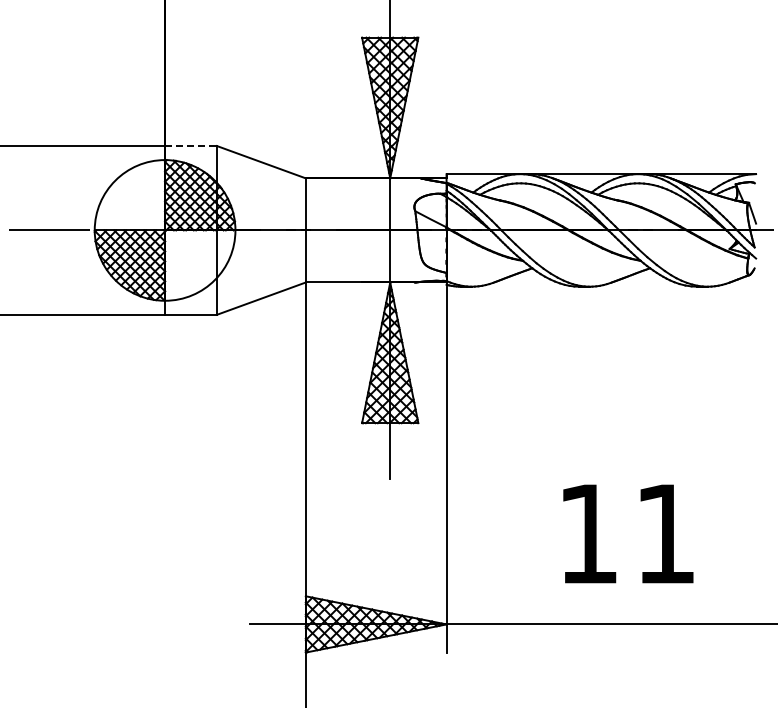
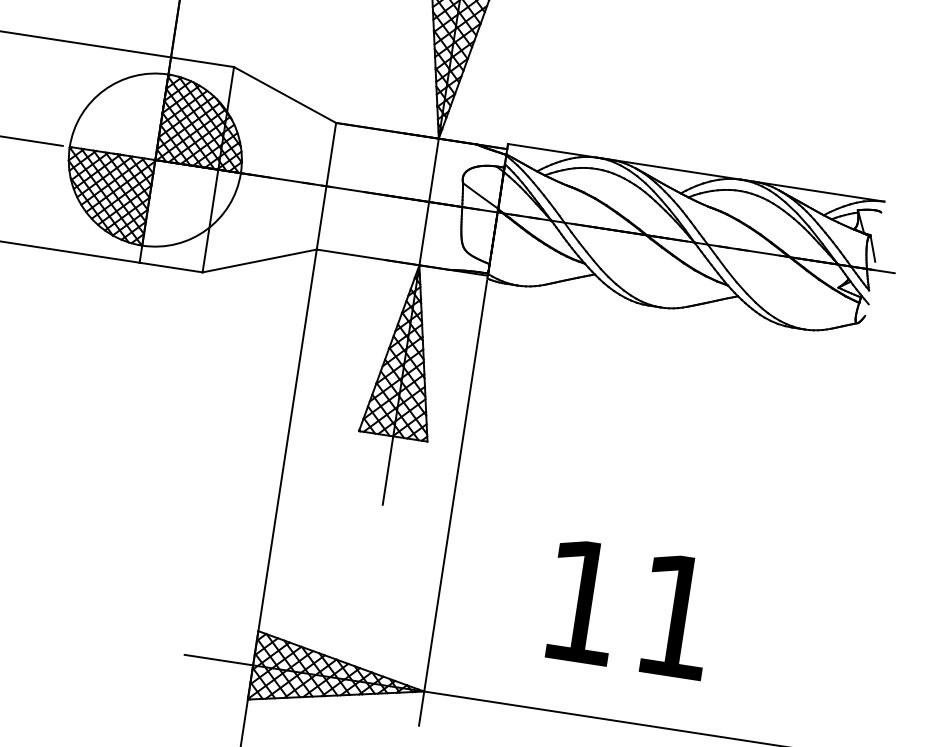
line: (190, 146) -> (201, 62), dashed -> solid
text: (628, 533) -> (631, 608), moved

